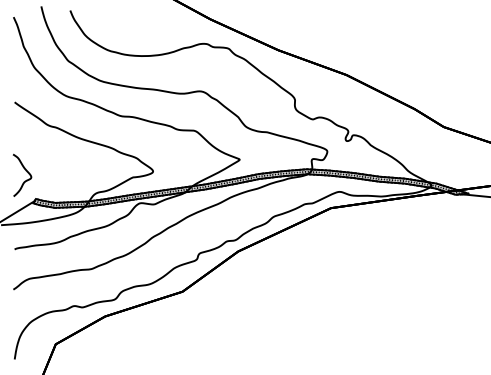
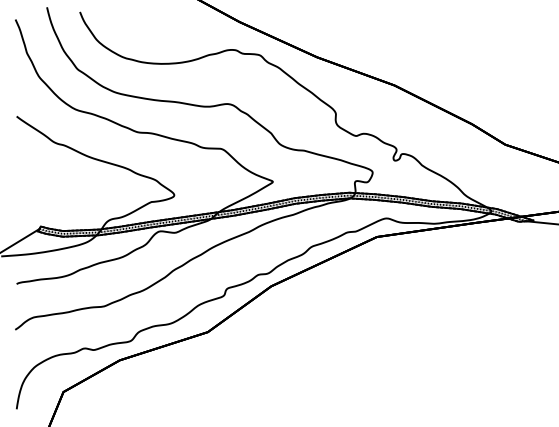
part: (22, 175) -> (25, 199), removed

